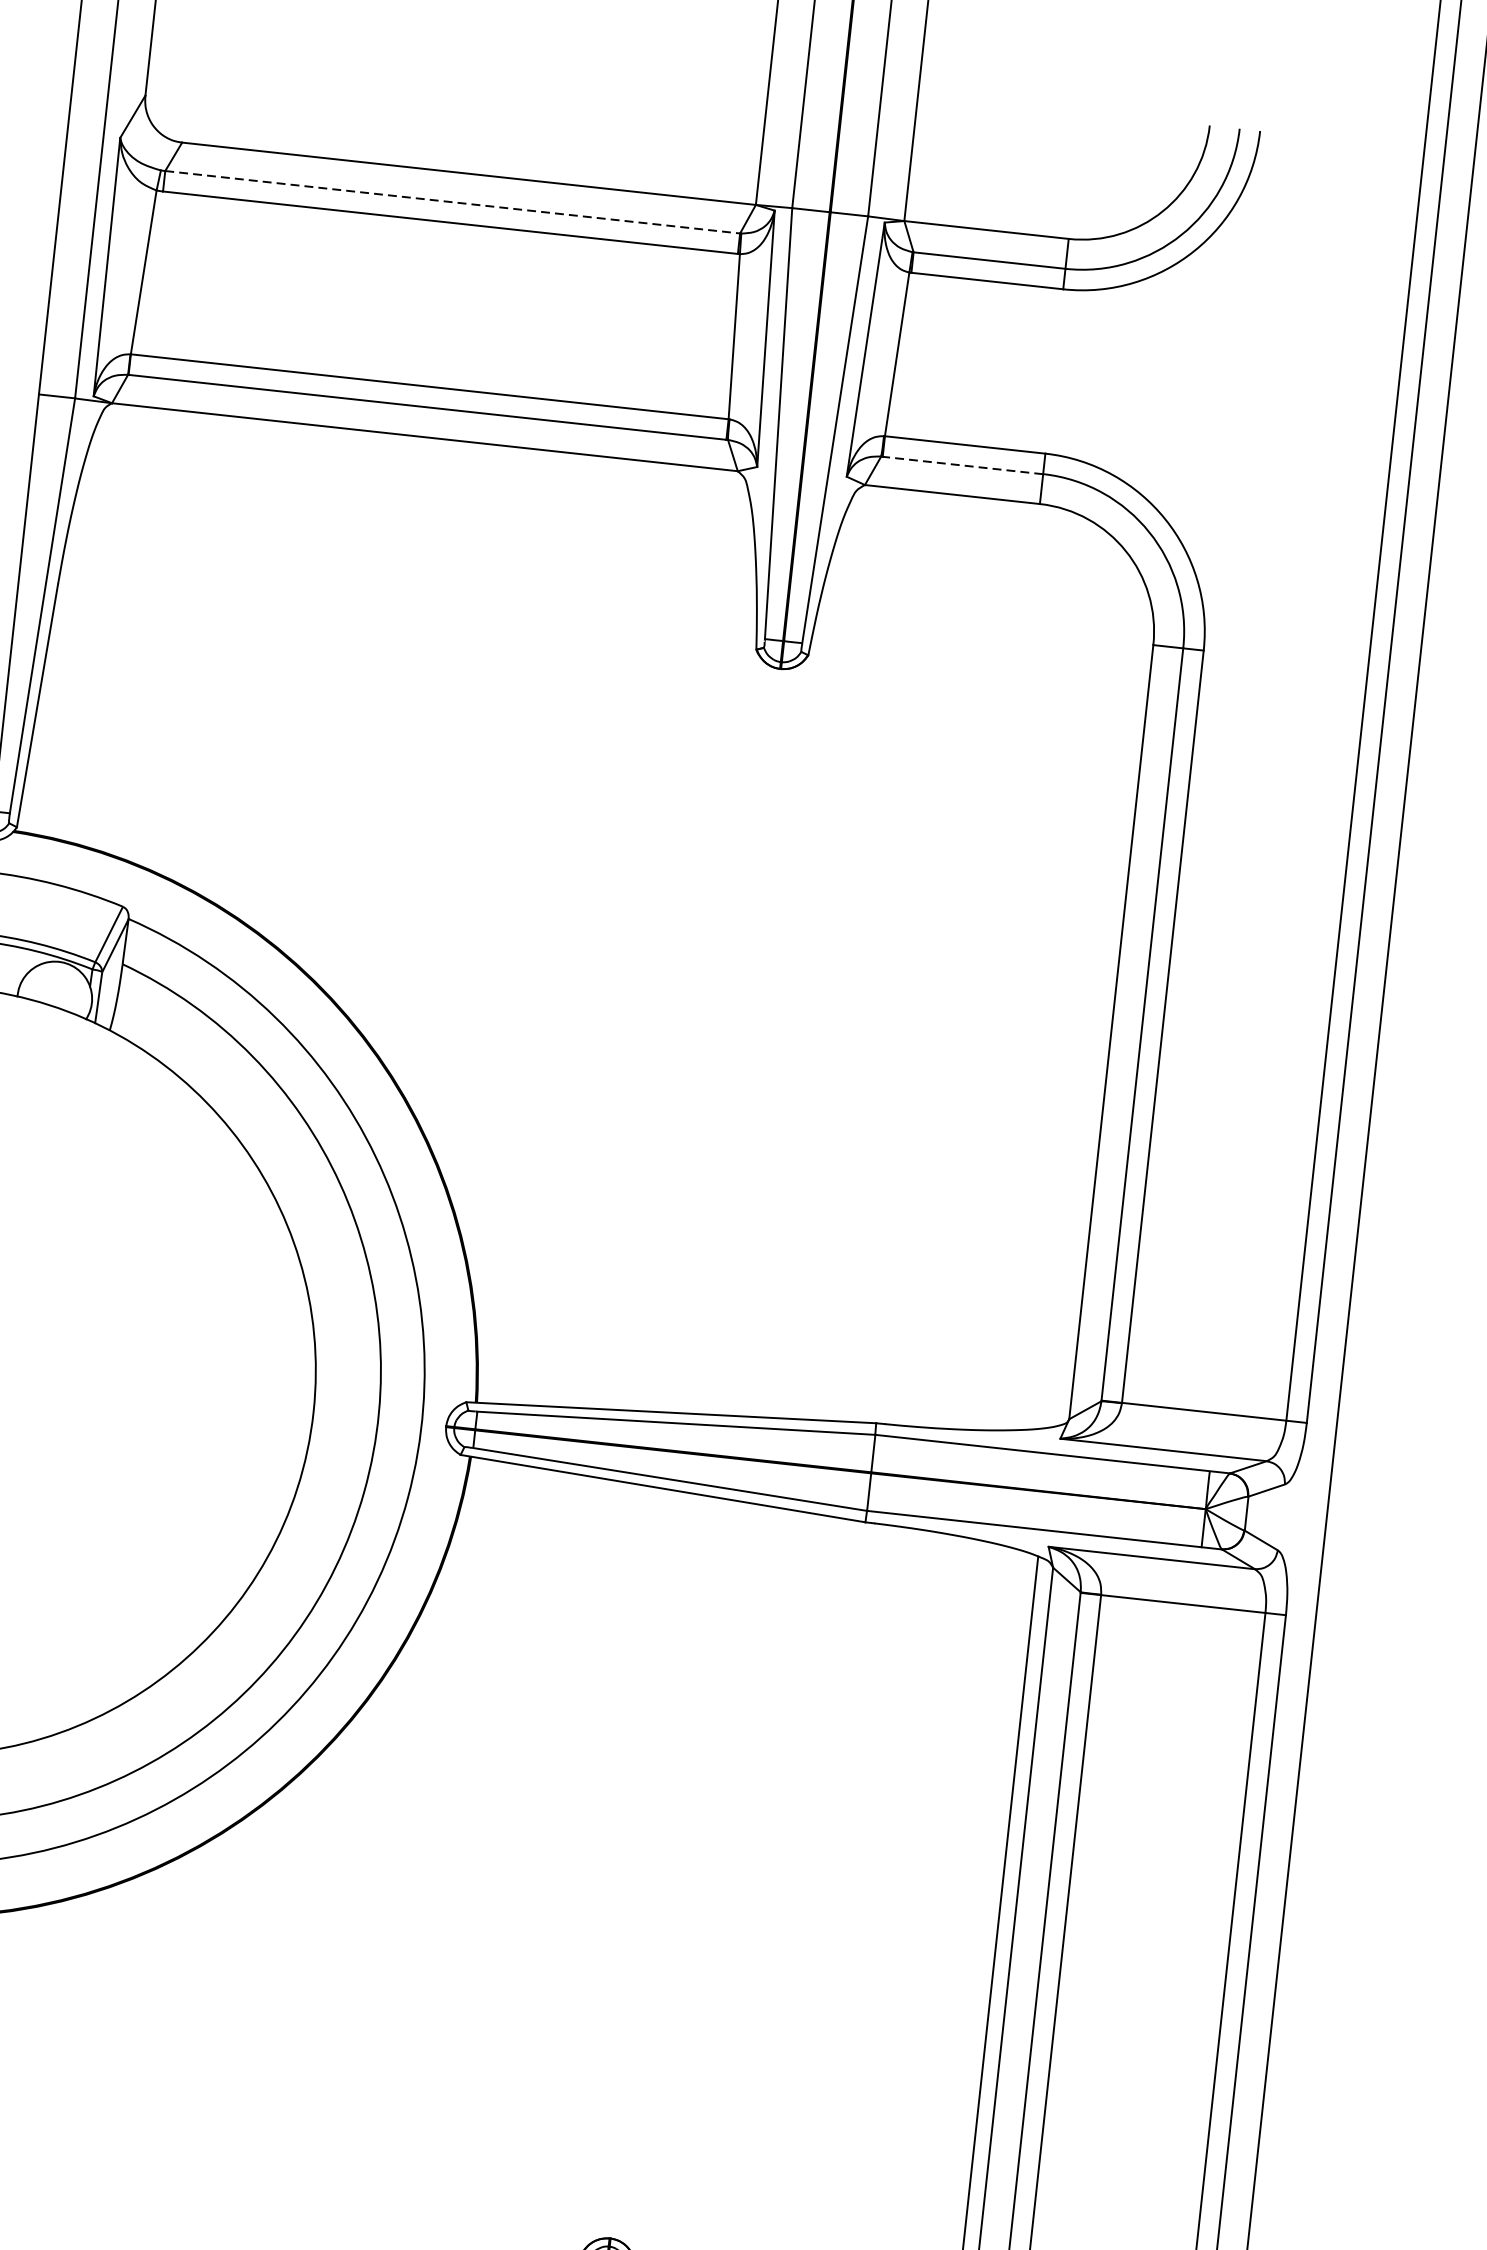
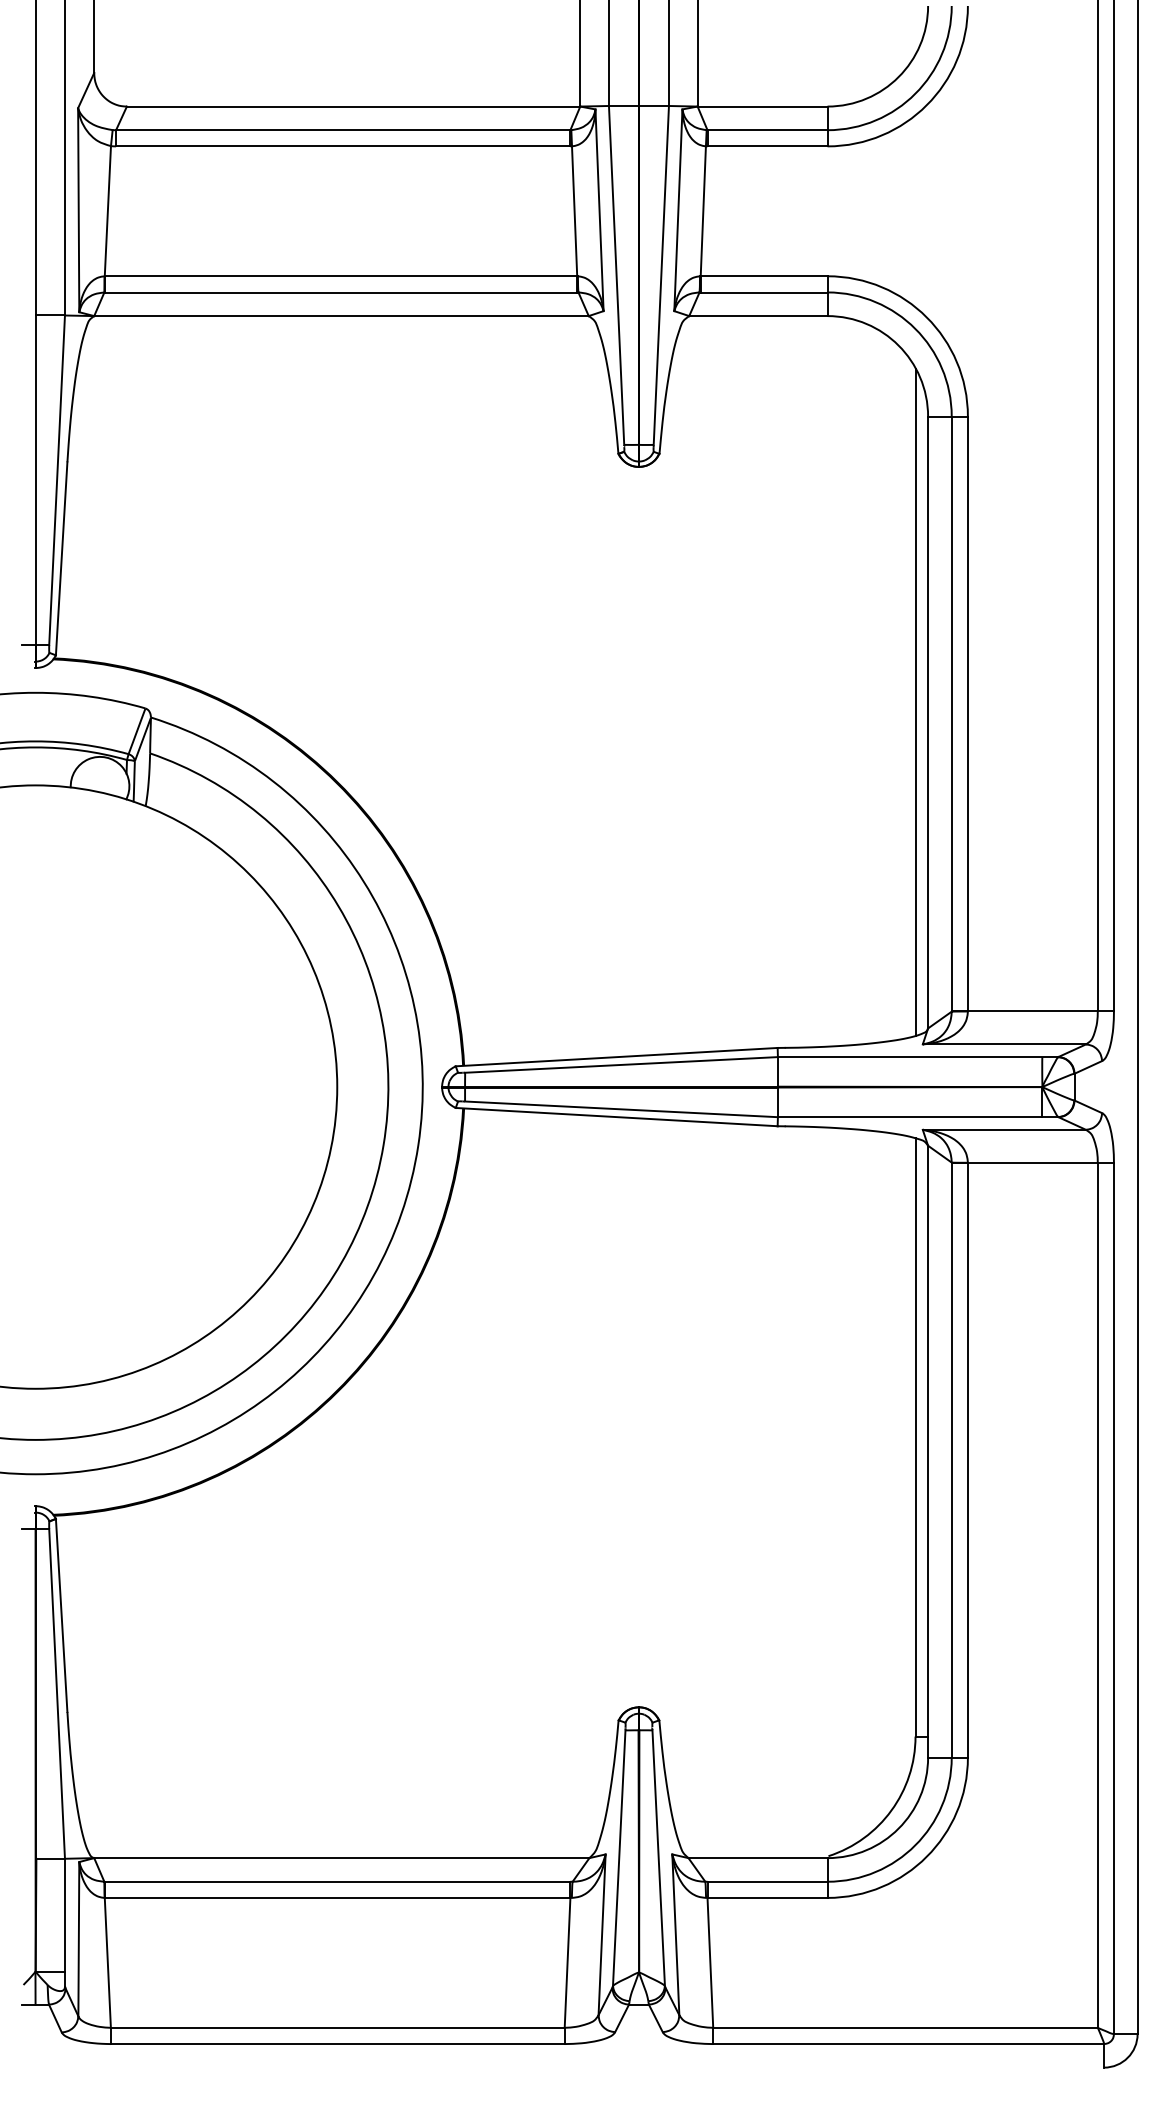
line: (452, 202) -> (343, 130), dashed -> solid
line: (962, 465) -> (763, 292), dashed -> solid
line: (1098, 1003) -> (915, 701), added

